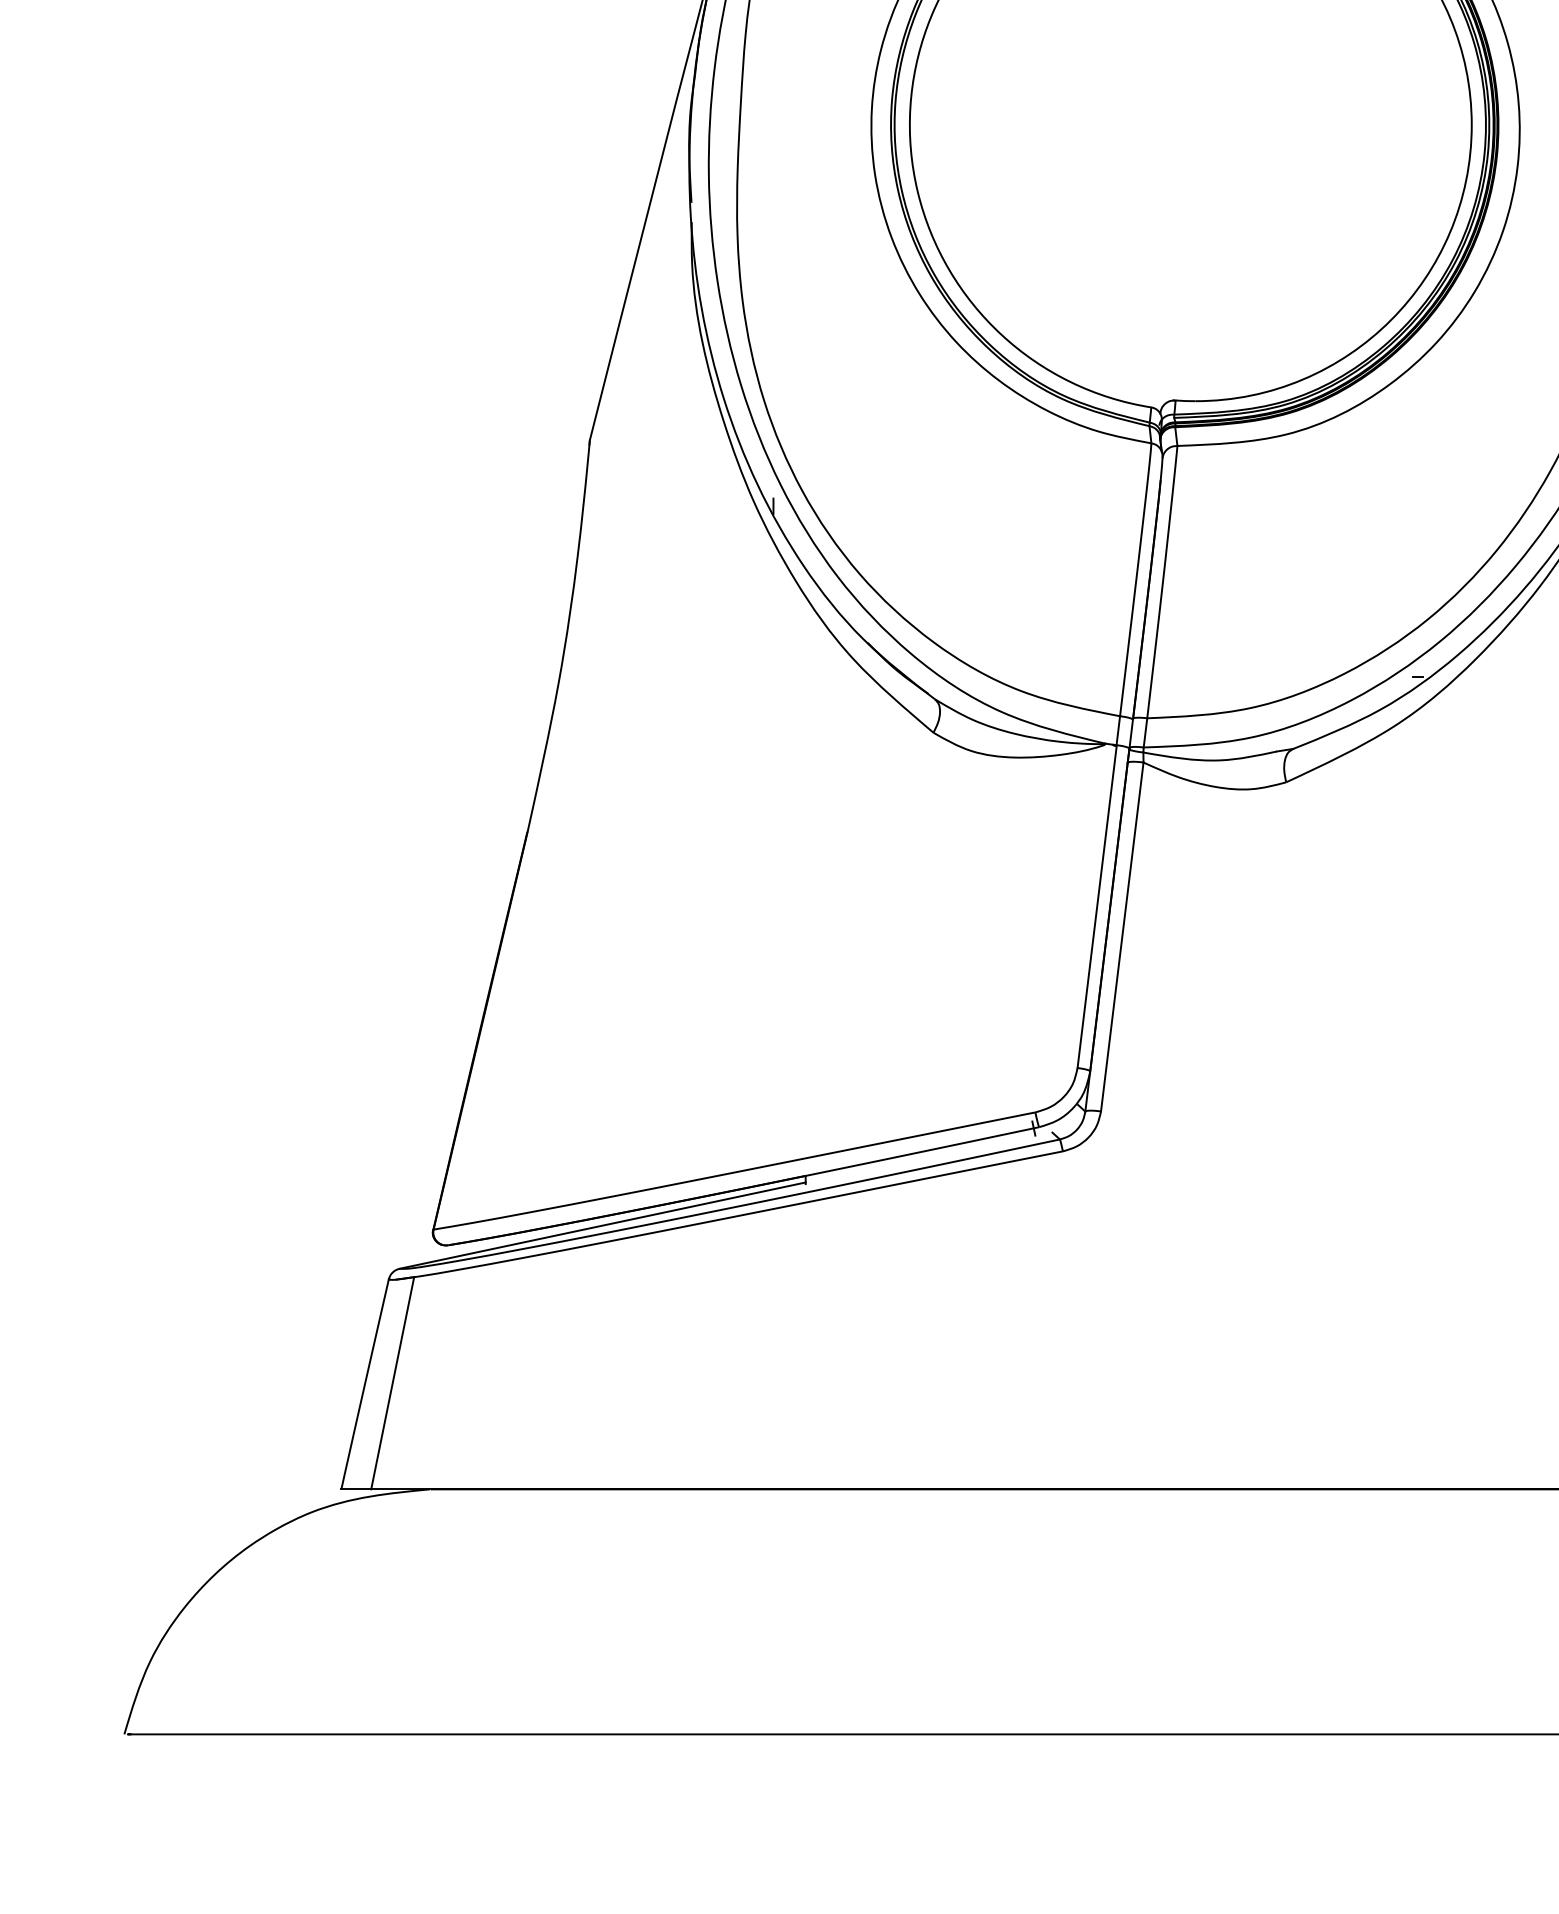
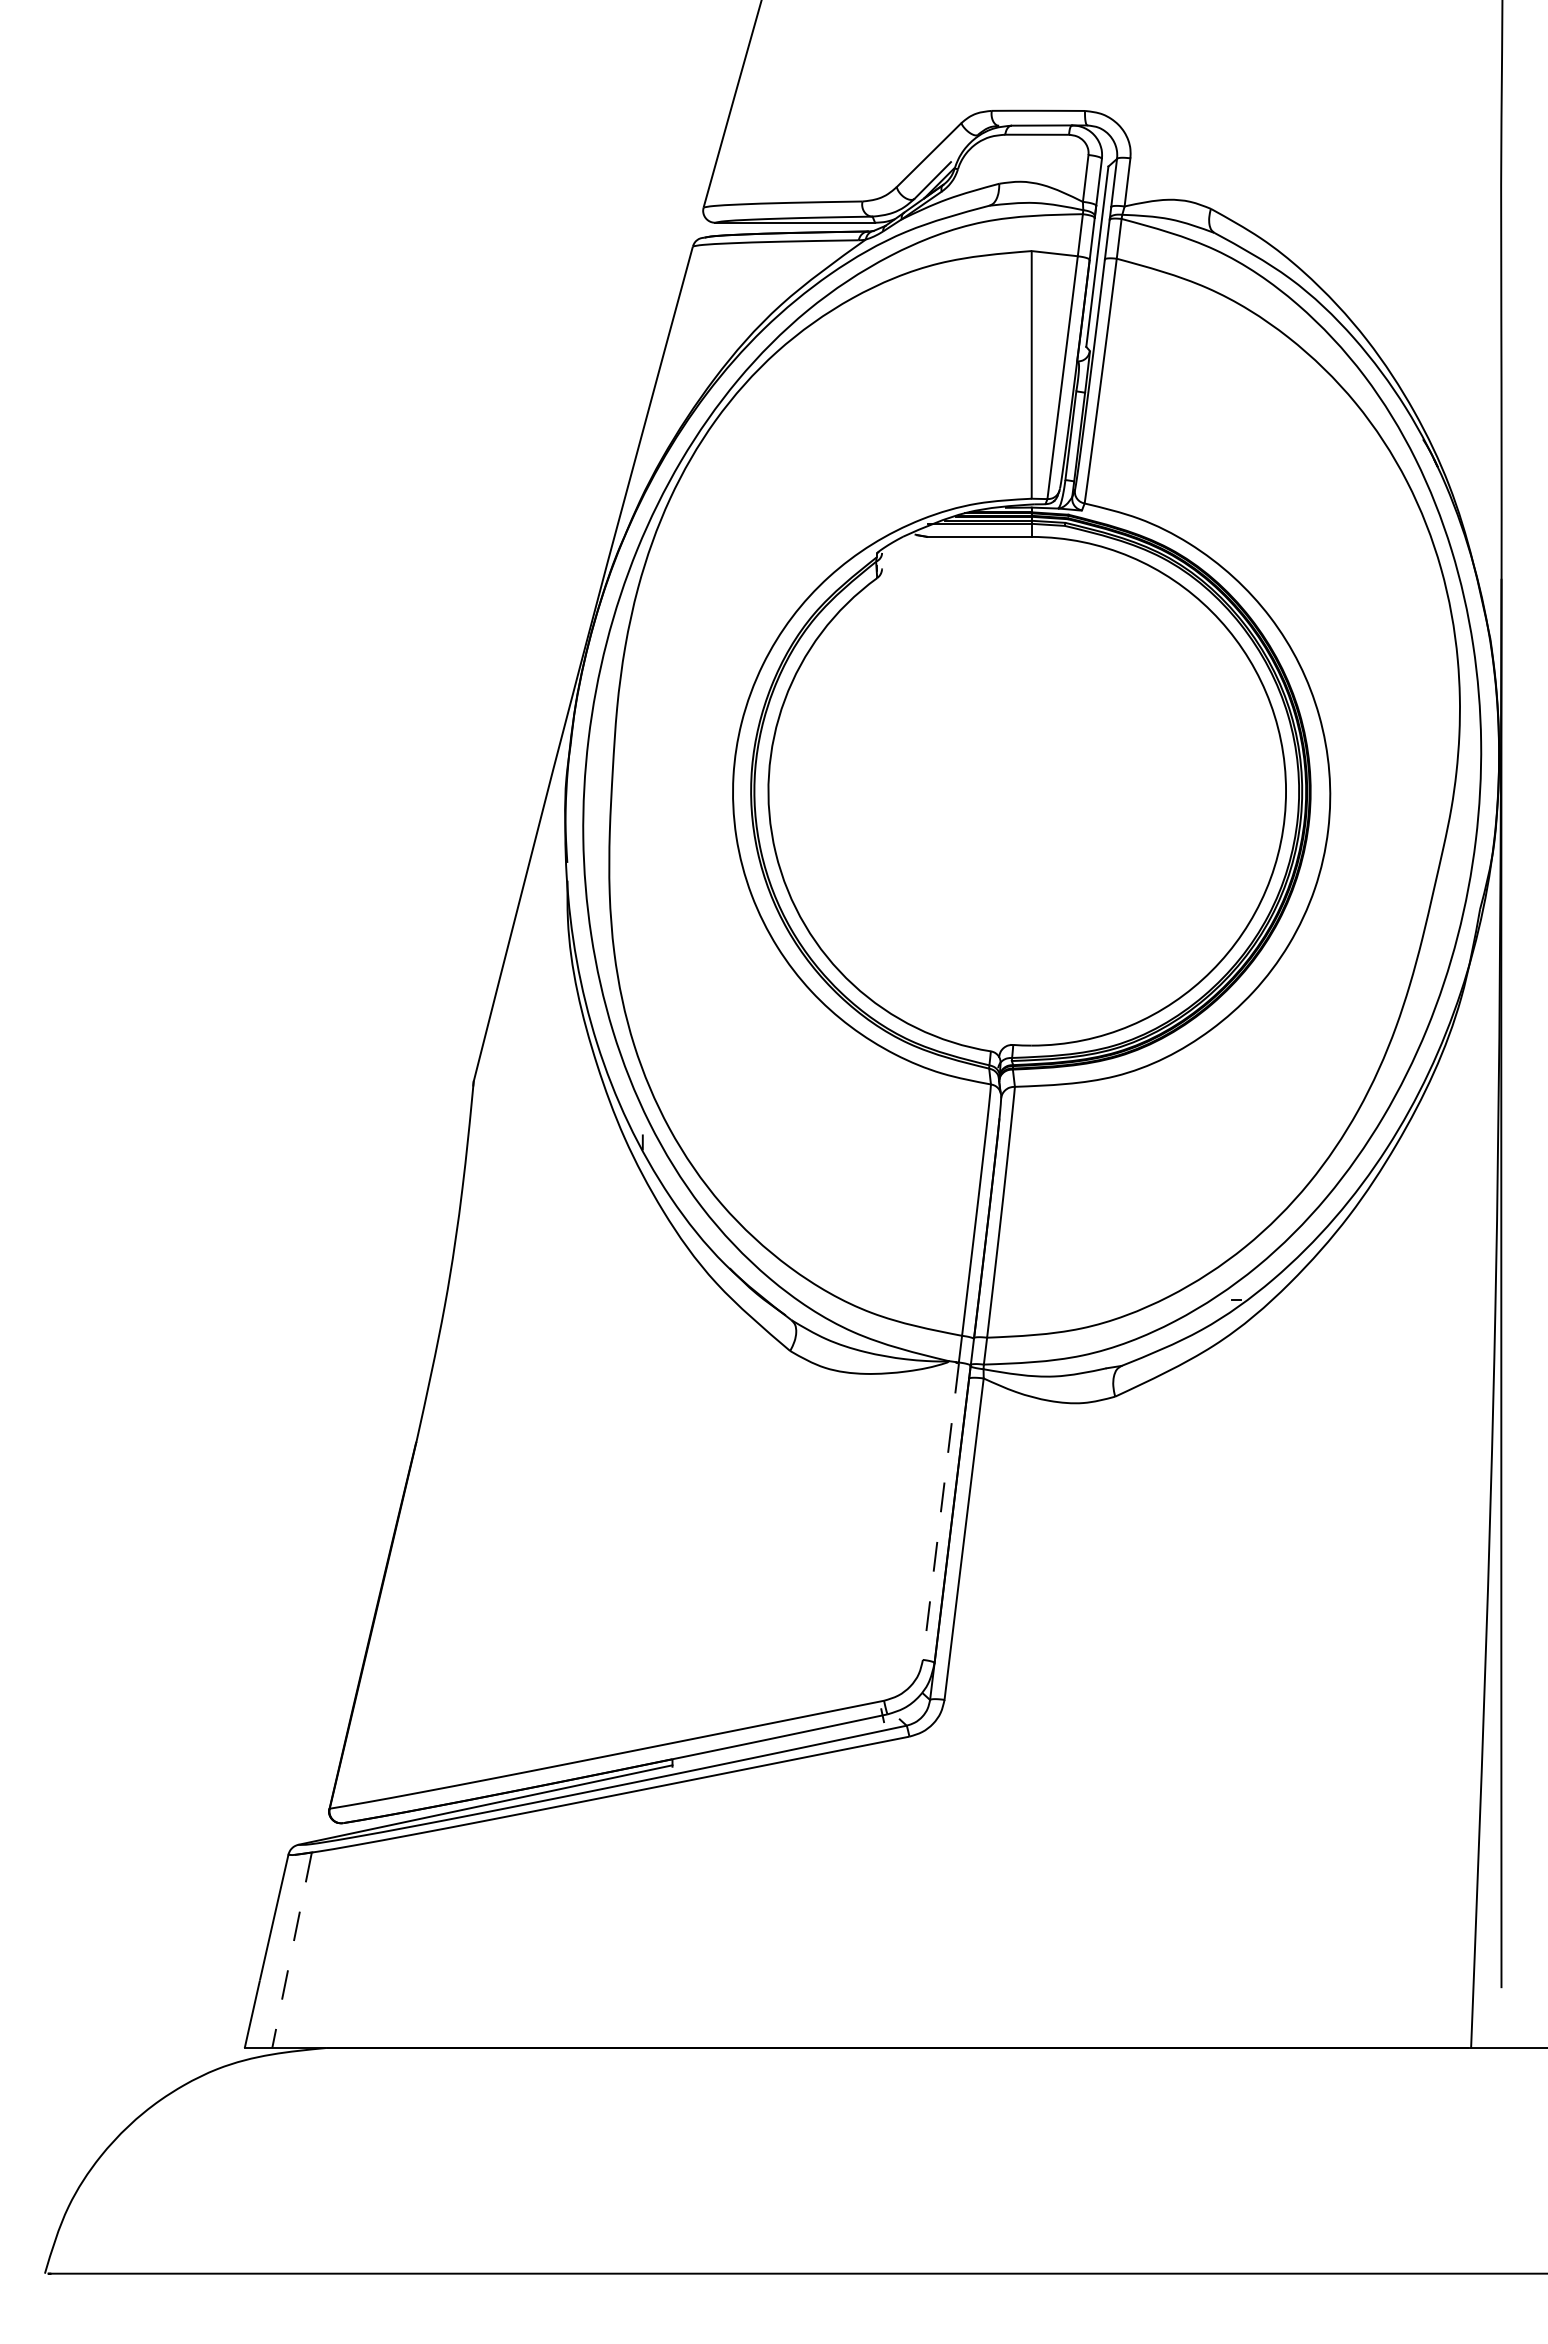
line: (1096, 908) -> (940, 1512), solid -> dashed
line: (392, 1383) -> (291, 1950), solid -> dashed

